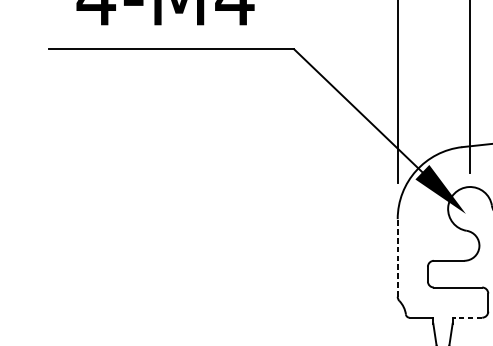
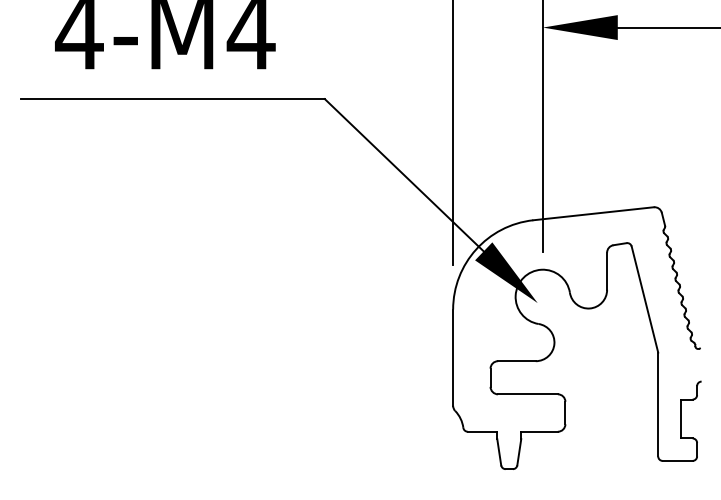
line: (398, 257) -> (453, 357), dashed -> solid
line: (467, 317) -> (539, 431), dashed -> solid

